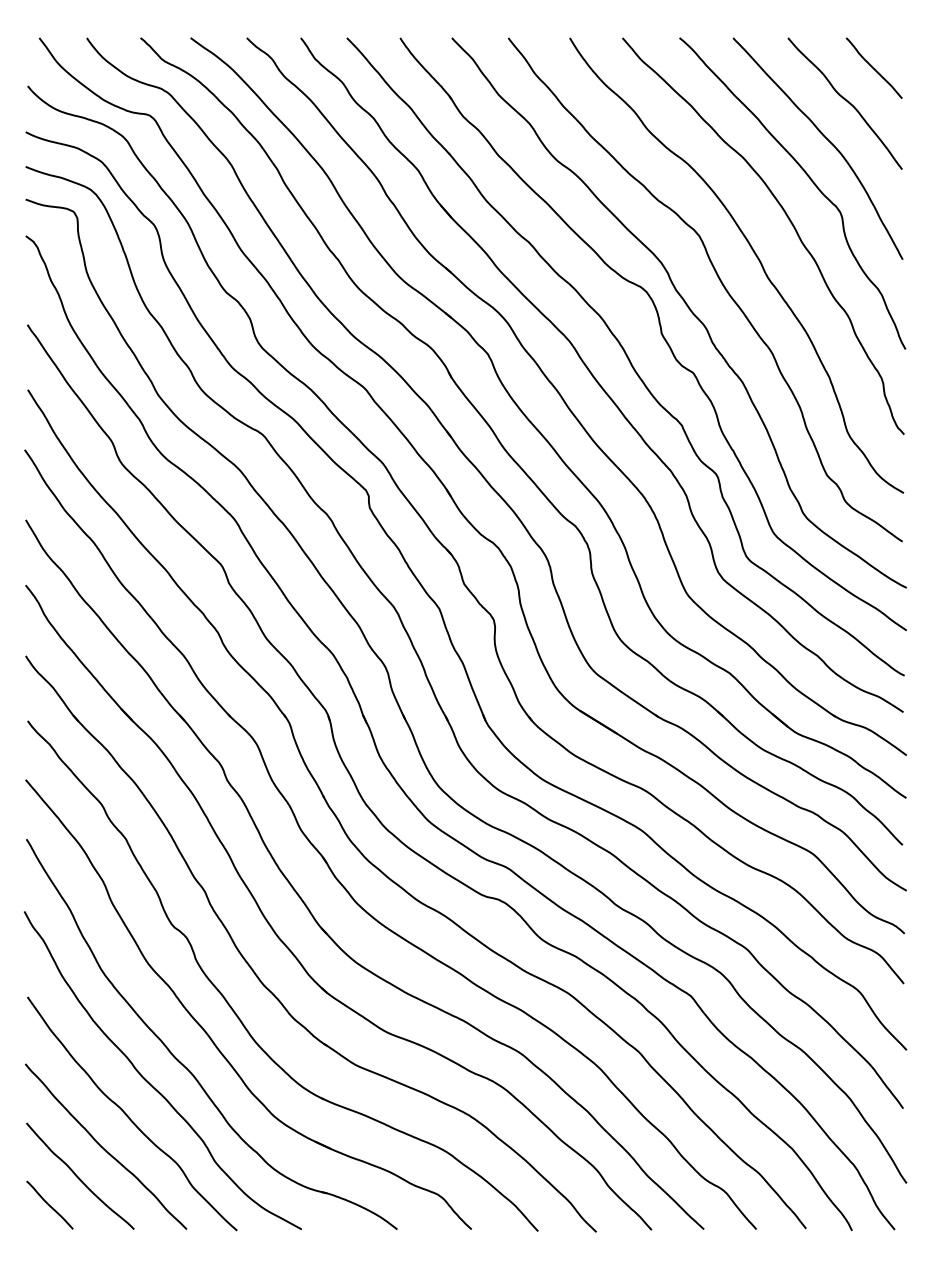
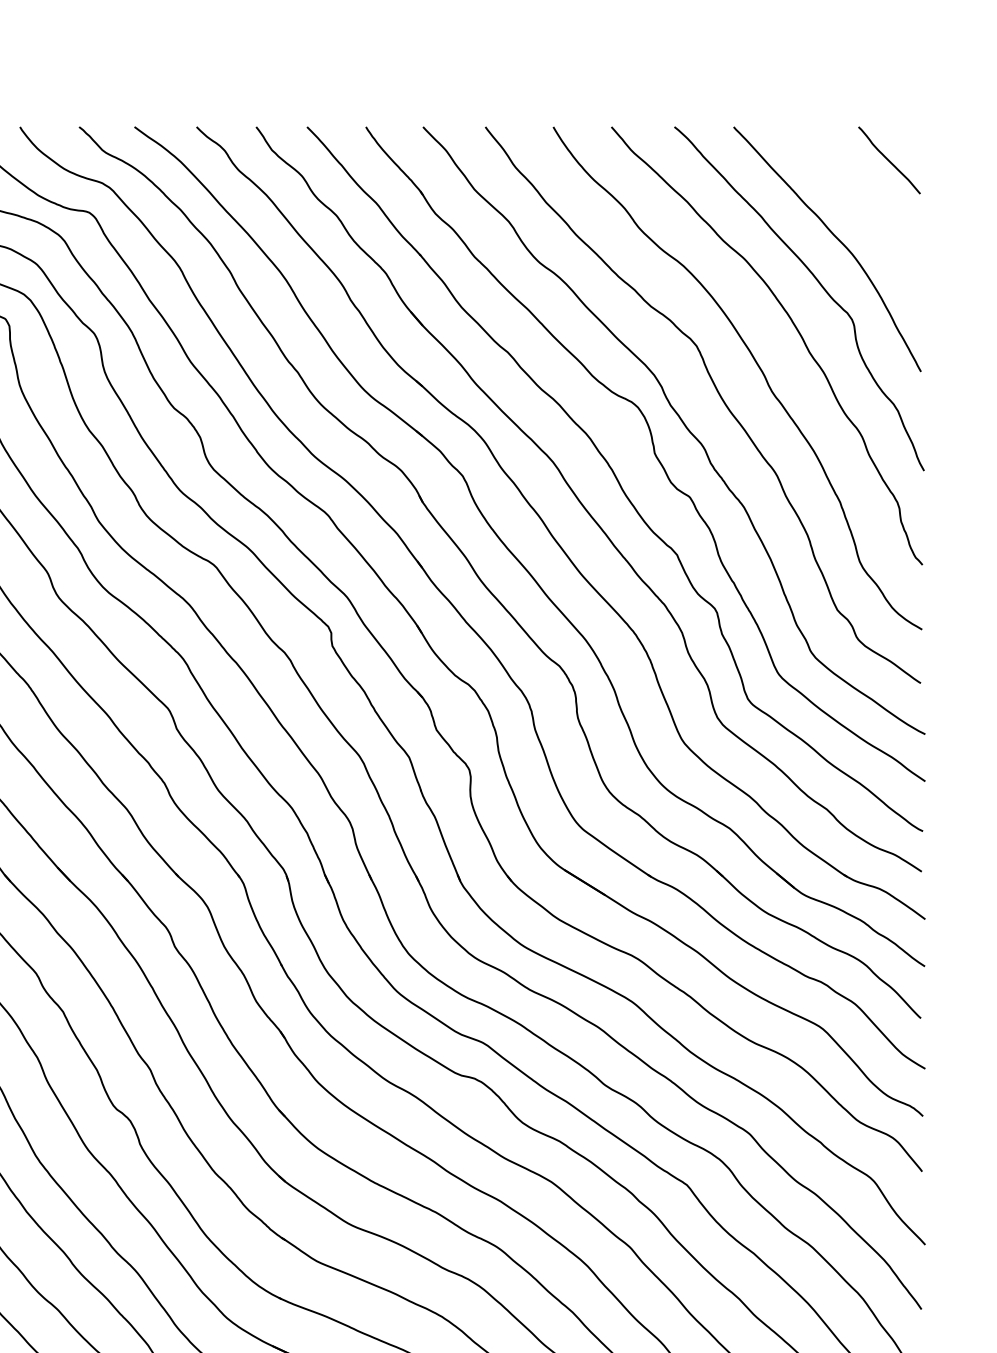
curve: (846, 101) -> (858, 197), removed

